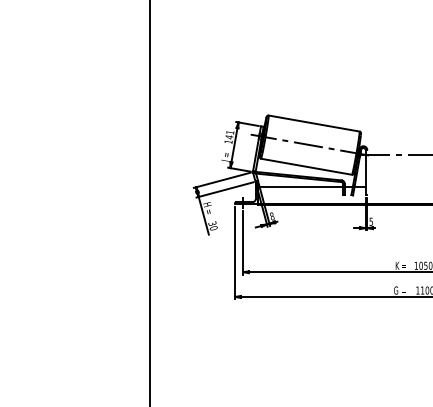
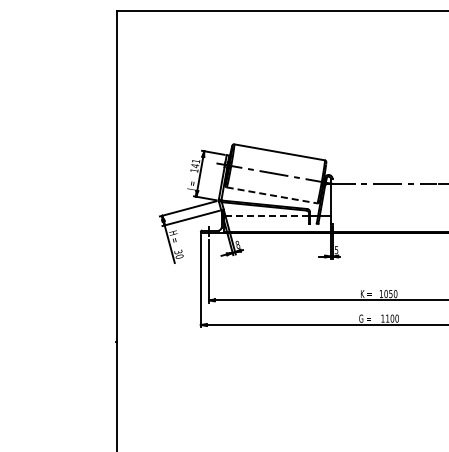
line: (306, 166) -> (272, 195), solid -> dashed
line: (299, 186) -> (265, 215), solid -> dashed

